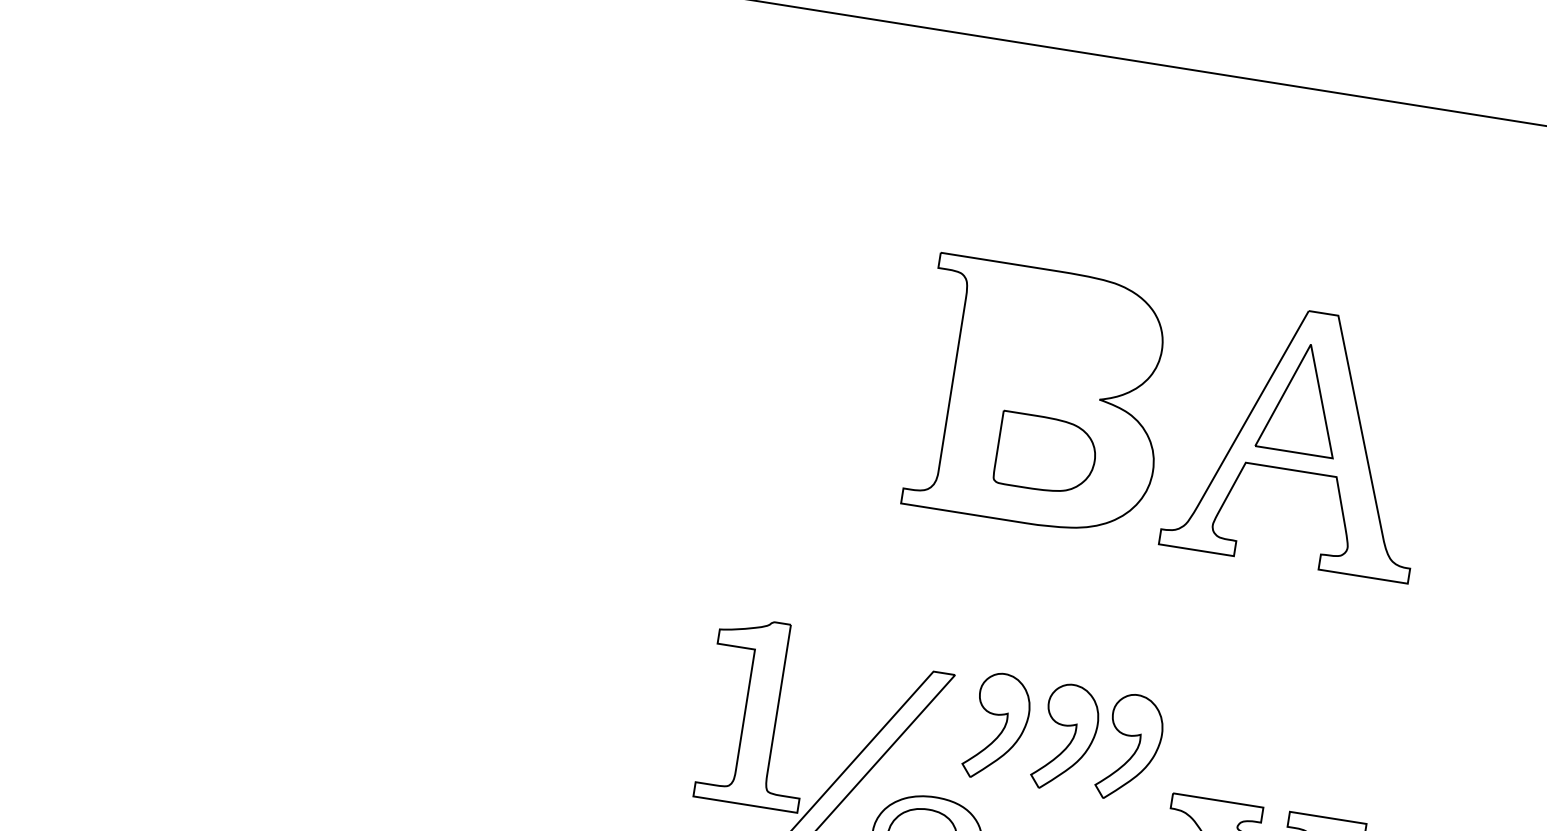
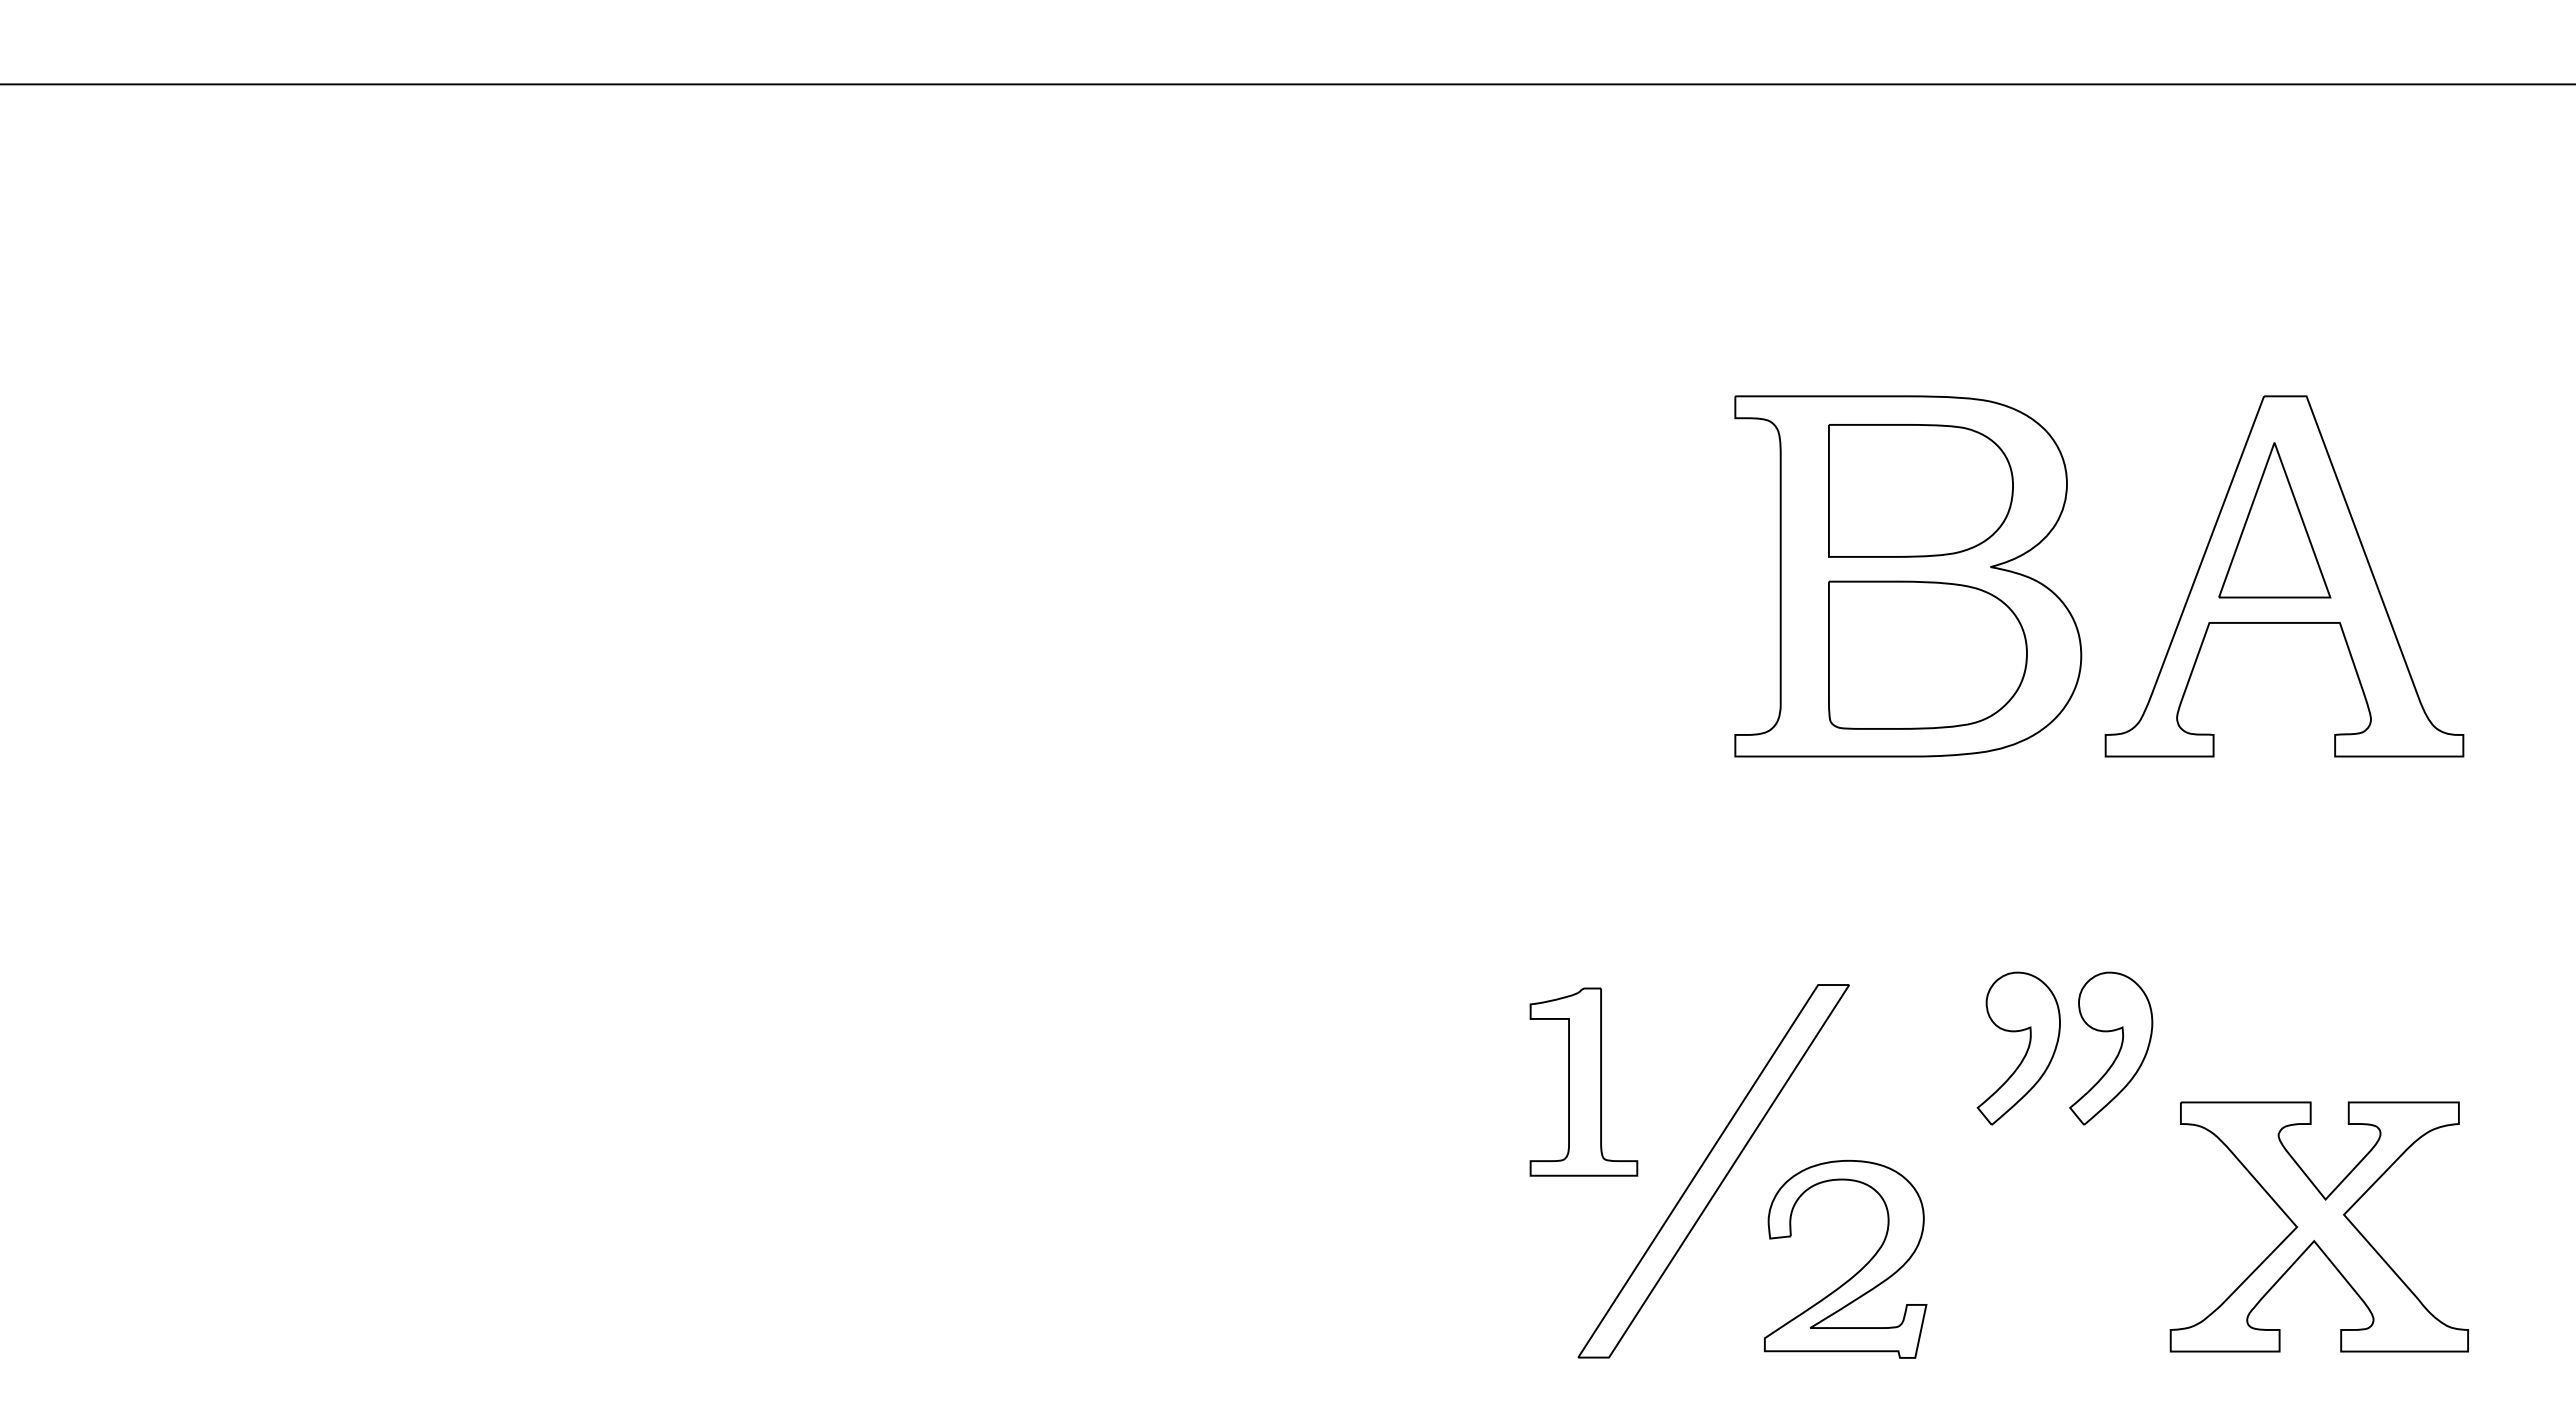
part: (1059, 338) -> (1920, 490), added
part: (1046, 453) -> (1927, 654), size x1.43
part: (759, 712) -> (1583, 1081), size x0.71
part: (1002, 729) -> (1927, 1051), removed

